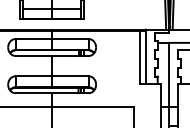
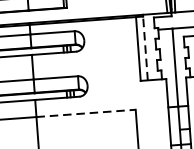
line: (145, 57) -> (144, 48), solid -> dashed
line: (93, 107) -> (86, 113), solid -> dashed

